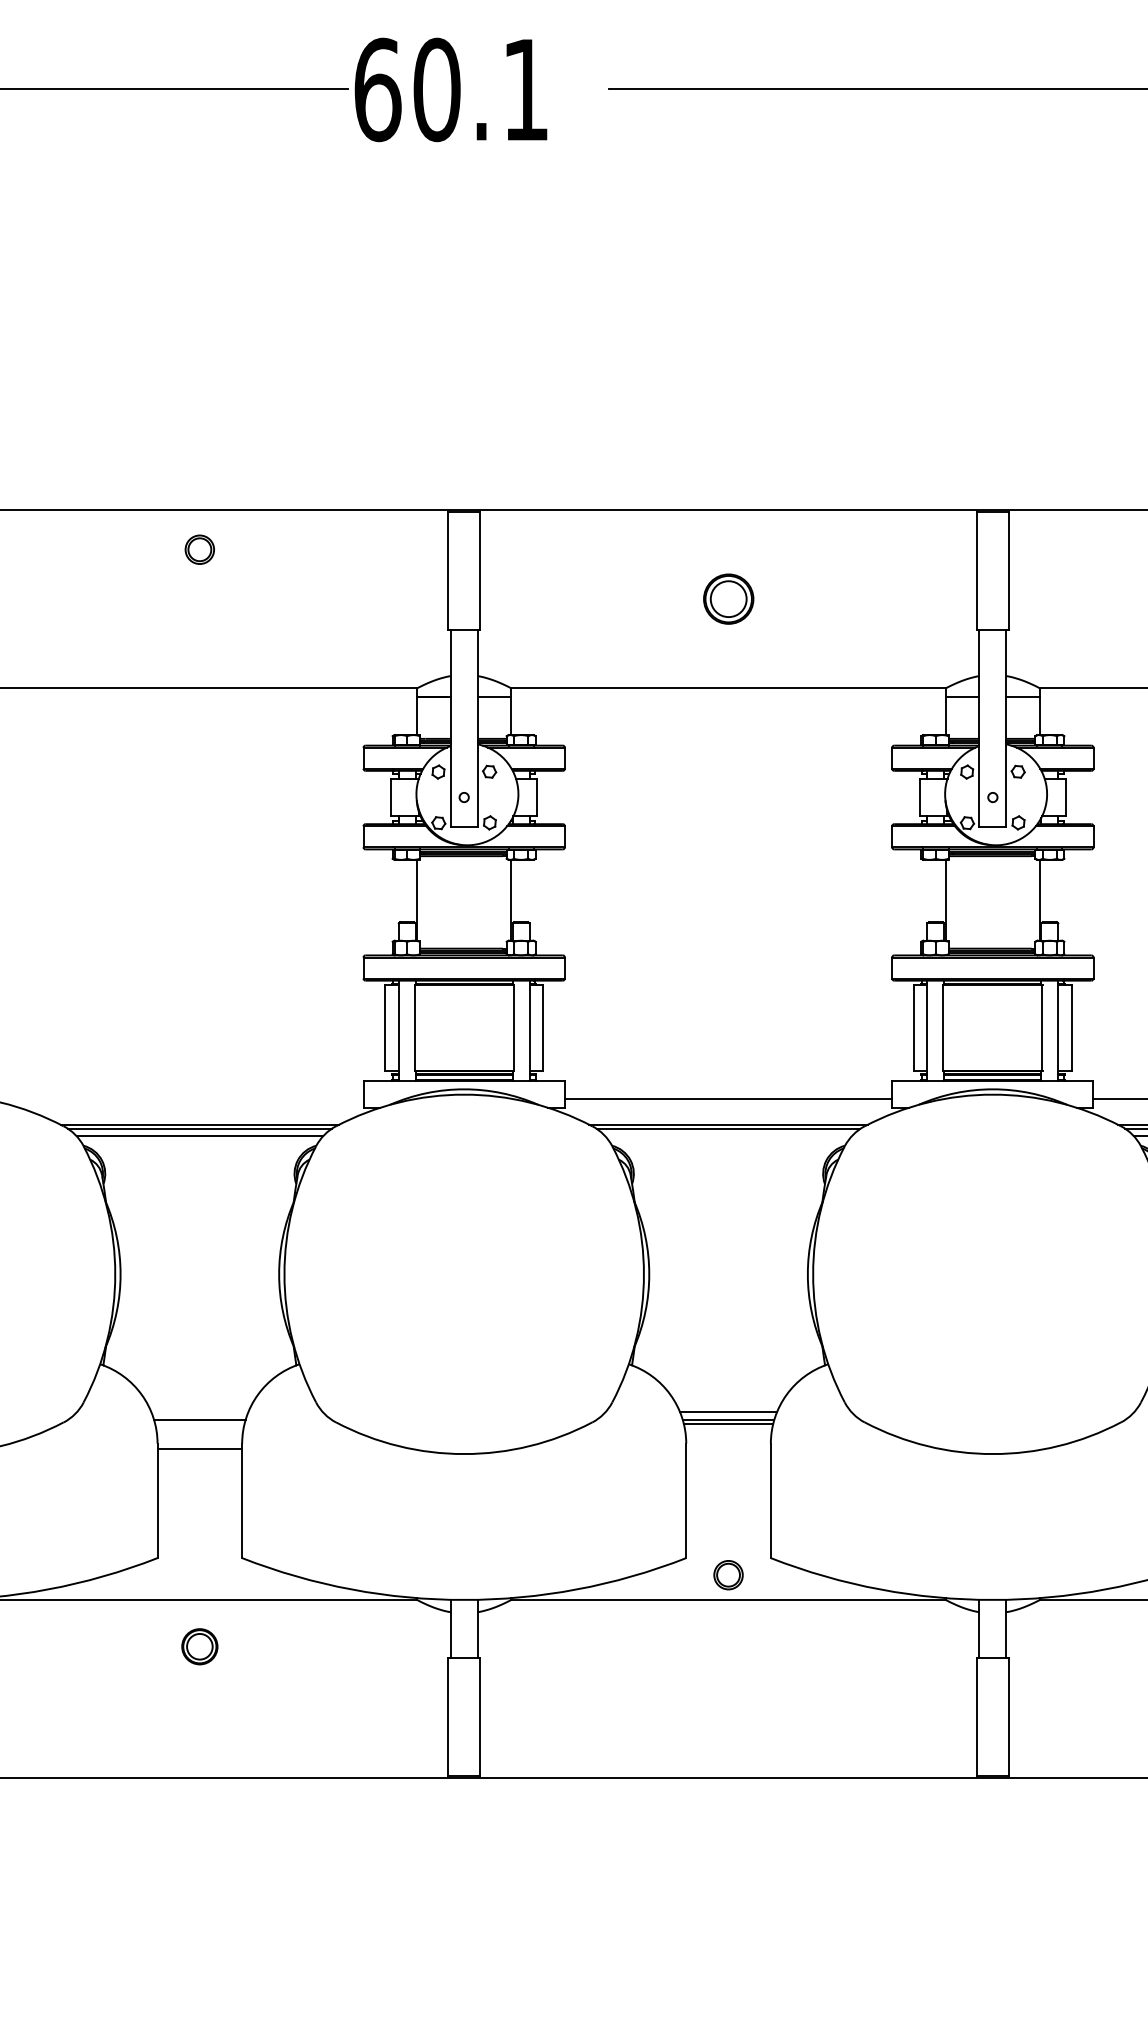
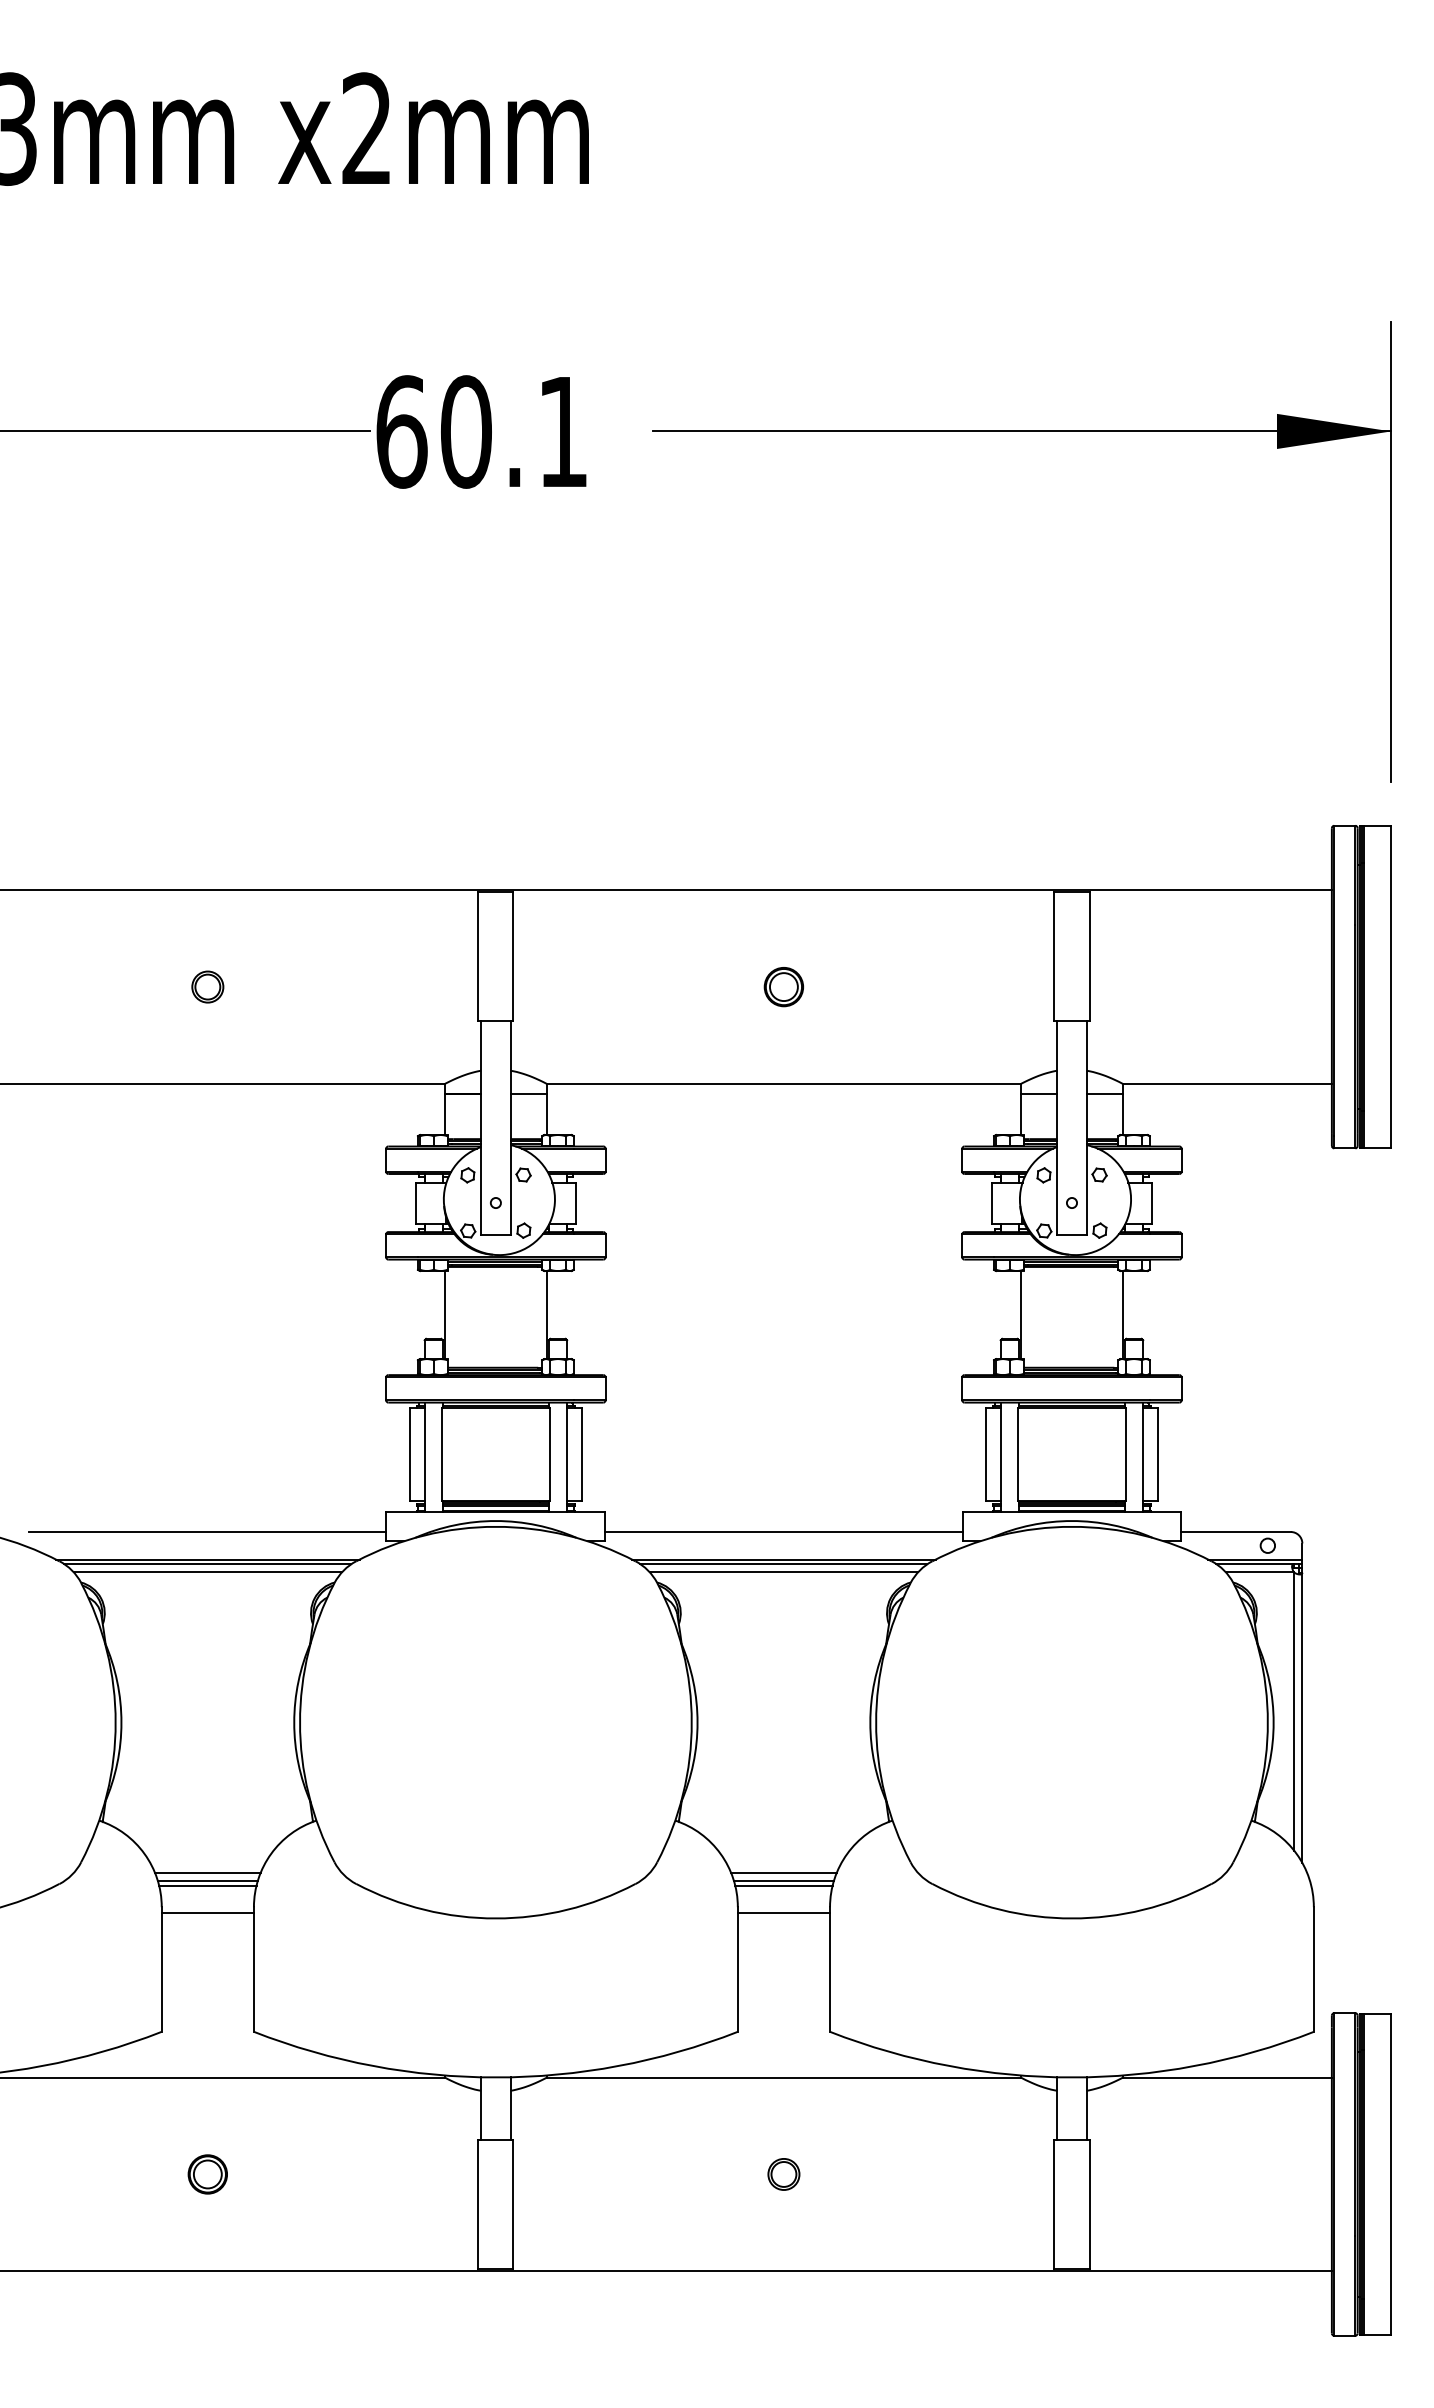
part: (199, 549) -> (207, 986), moved
part: (728, 599) -> (783, 987), size x0.71
line: (199, 1099) -> (207, 1532), added
line: (728, 1136) -> (783, 1572), added
line: (199, 1411) -> (207, 1872), added
line: (199, 1423) -> (207, 1885), added
line: (728, 1449) -> (783, 1913), added
part: (728, 1575) -> (783, 2174), moved
part: (199, 1646) -> (207, 2174), moved

